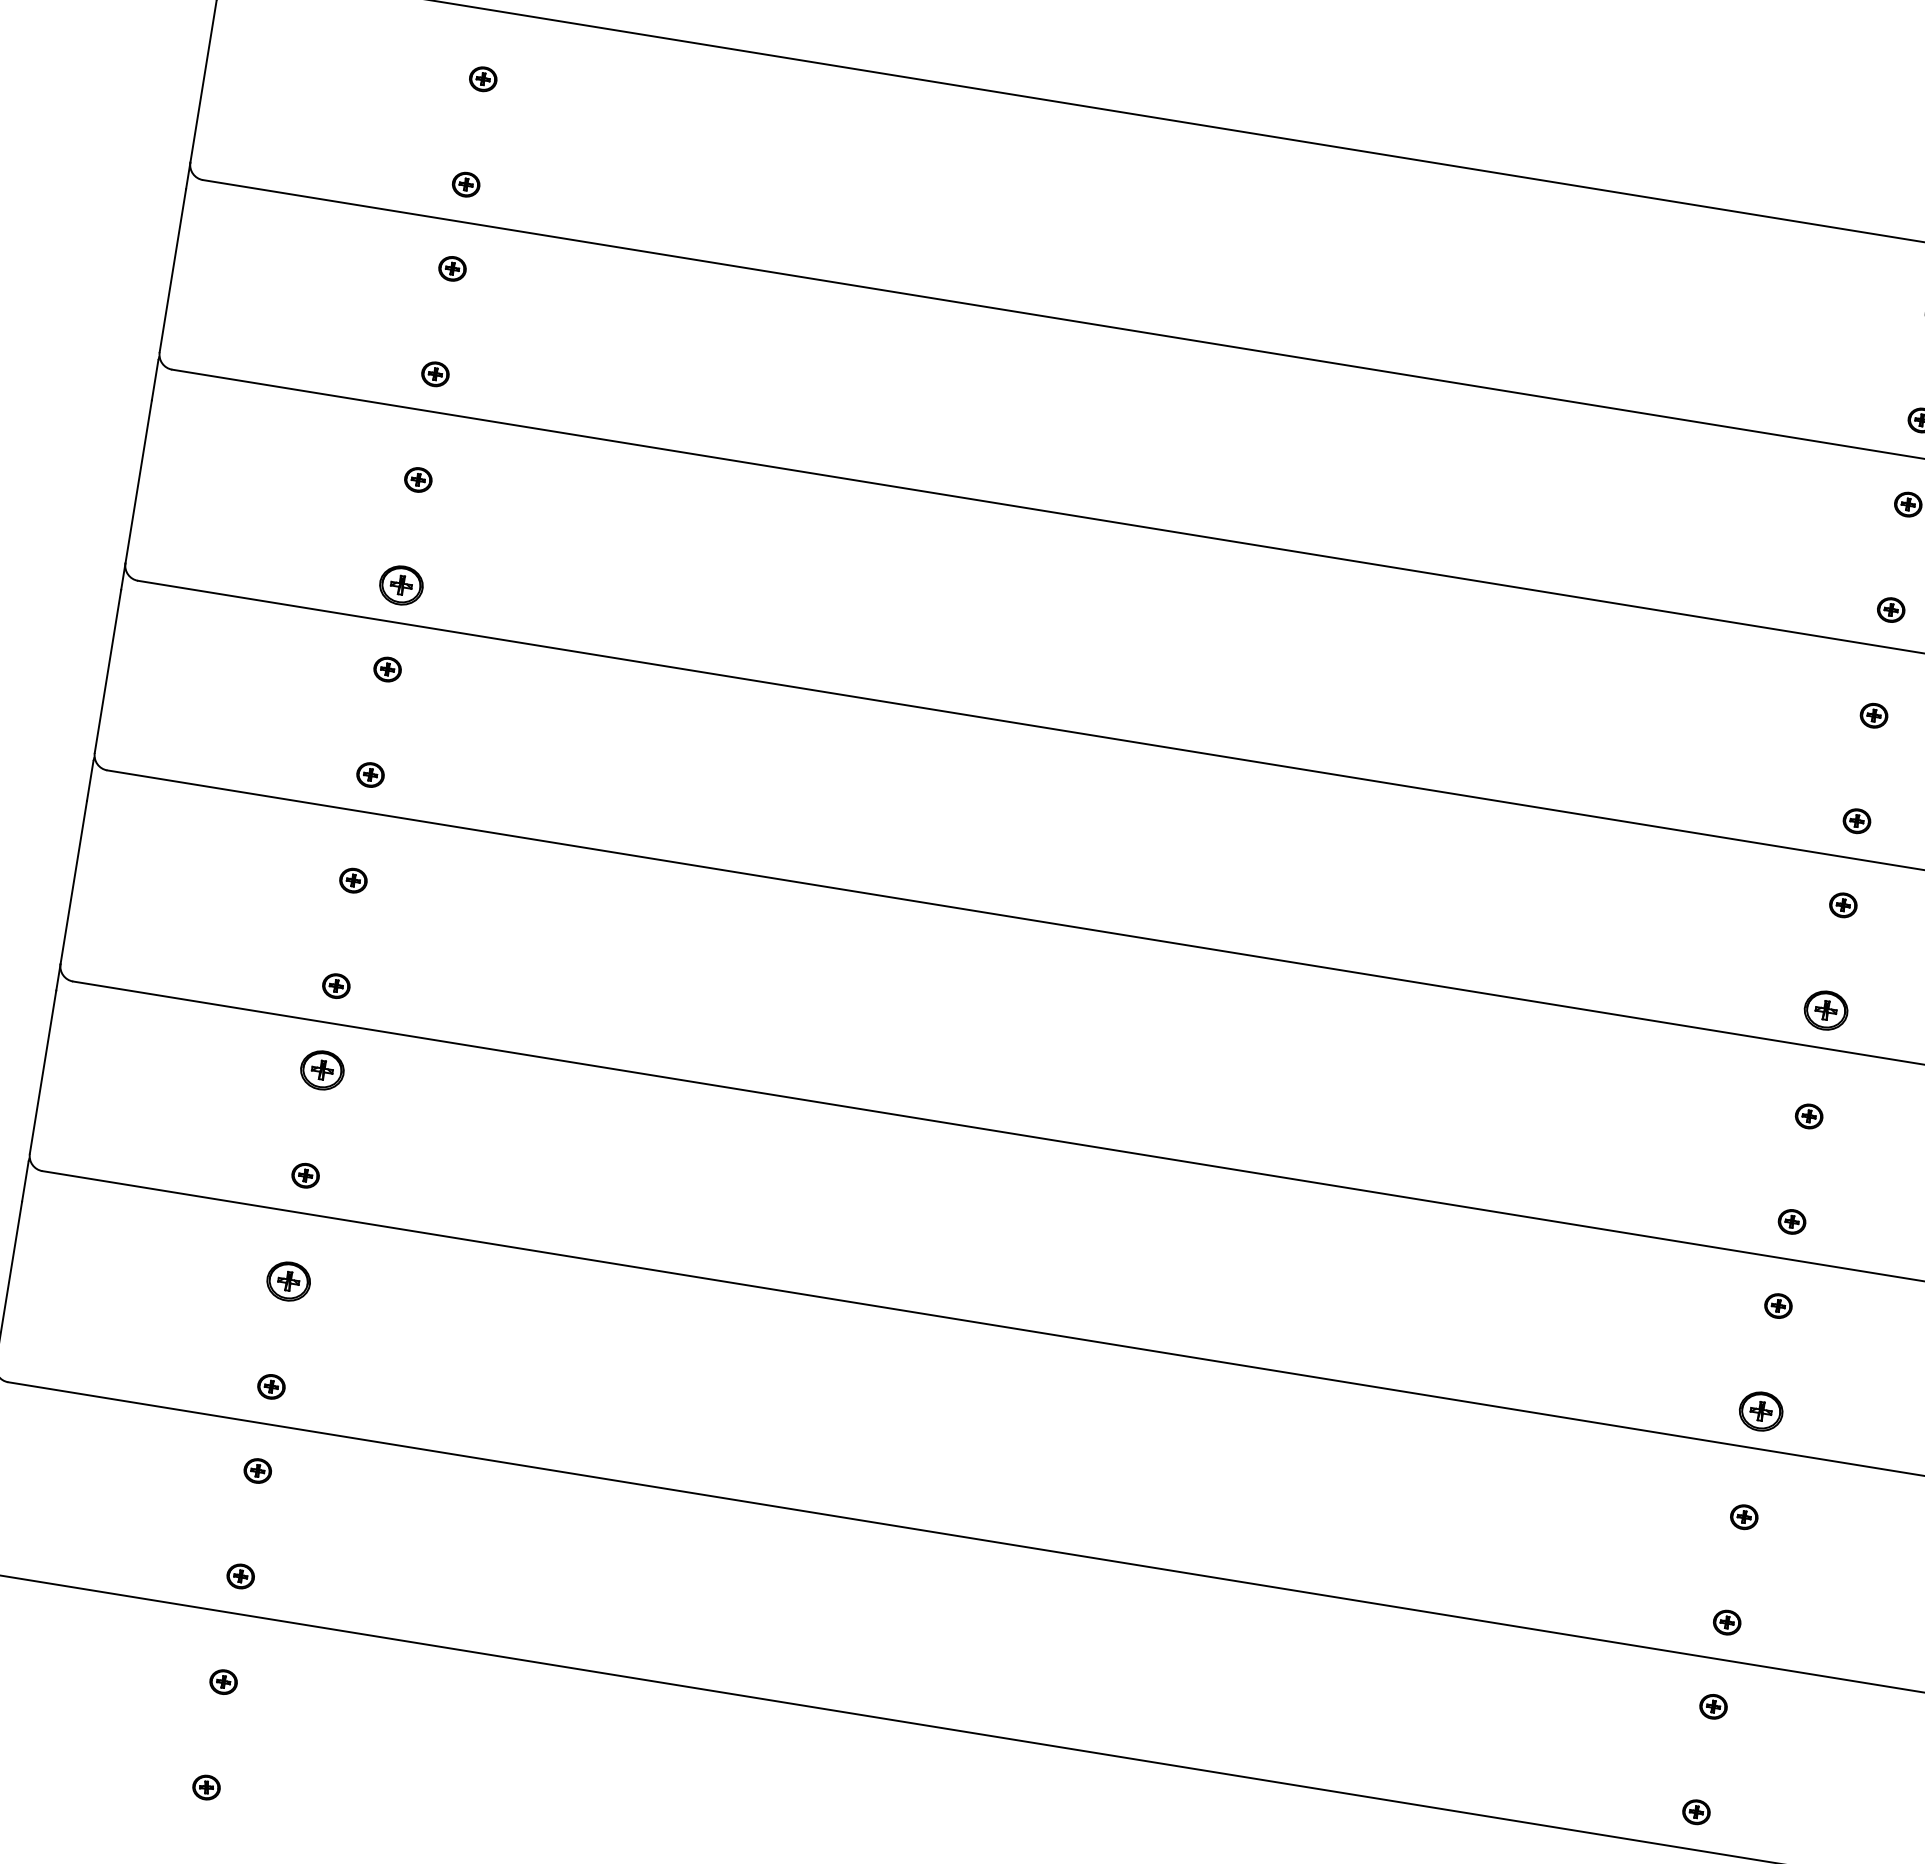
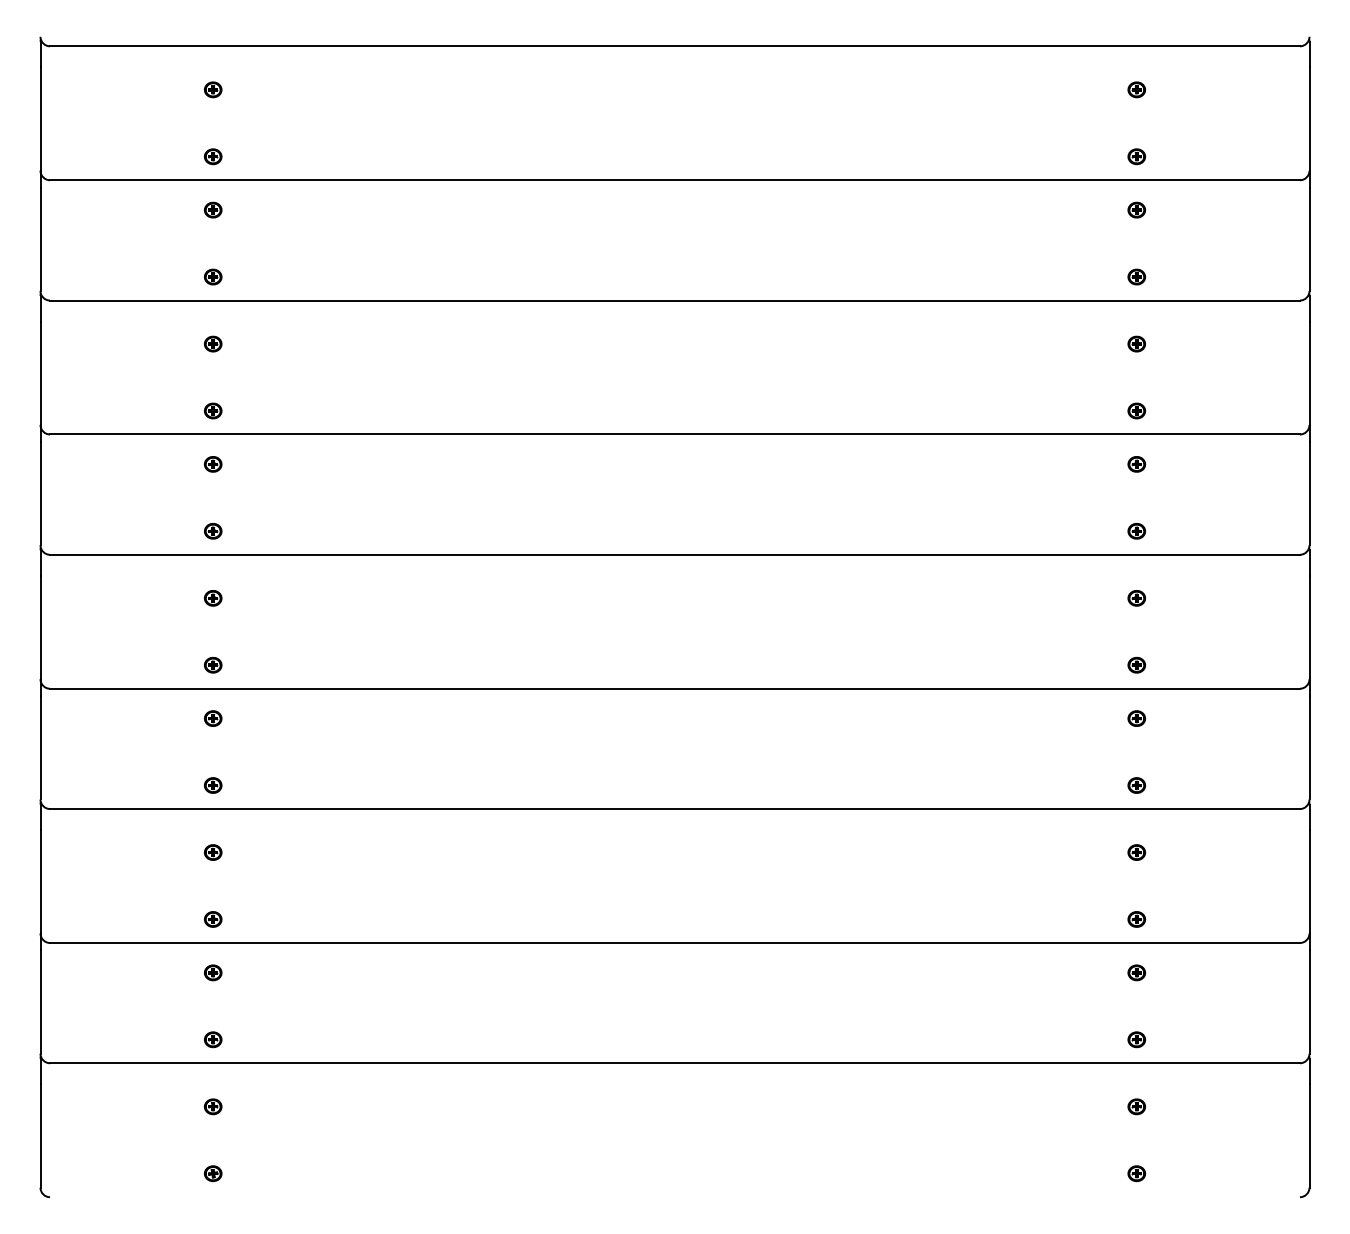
part: (400, 584) -> (212, 410), size x0.62
part: (1825, 1011) -> (1136, 531), size x0.62
part: (323, 1070) -> (213, 718), size x0.62
part: (287, 1281) -> (212, 852), size x0.62
part: (1760, 1411) -> (1136, 785), size x0.62

